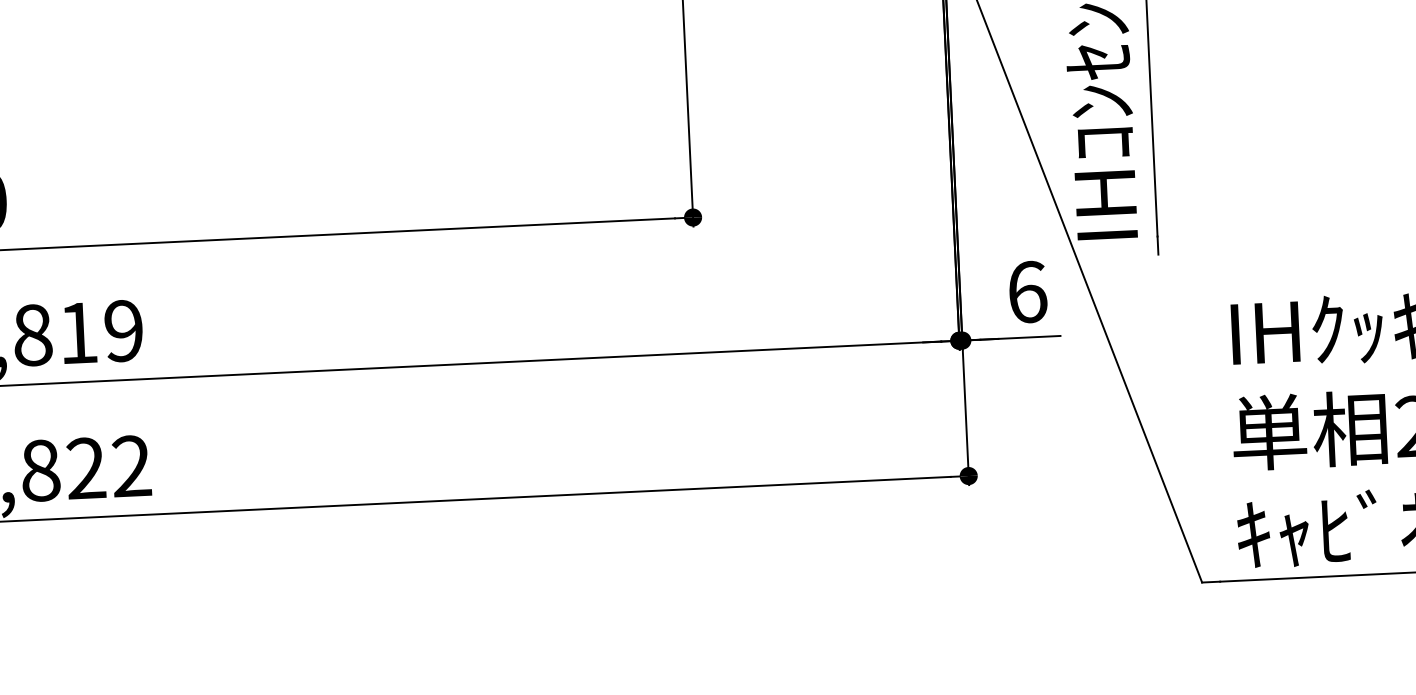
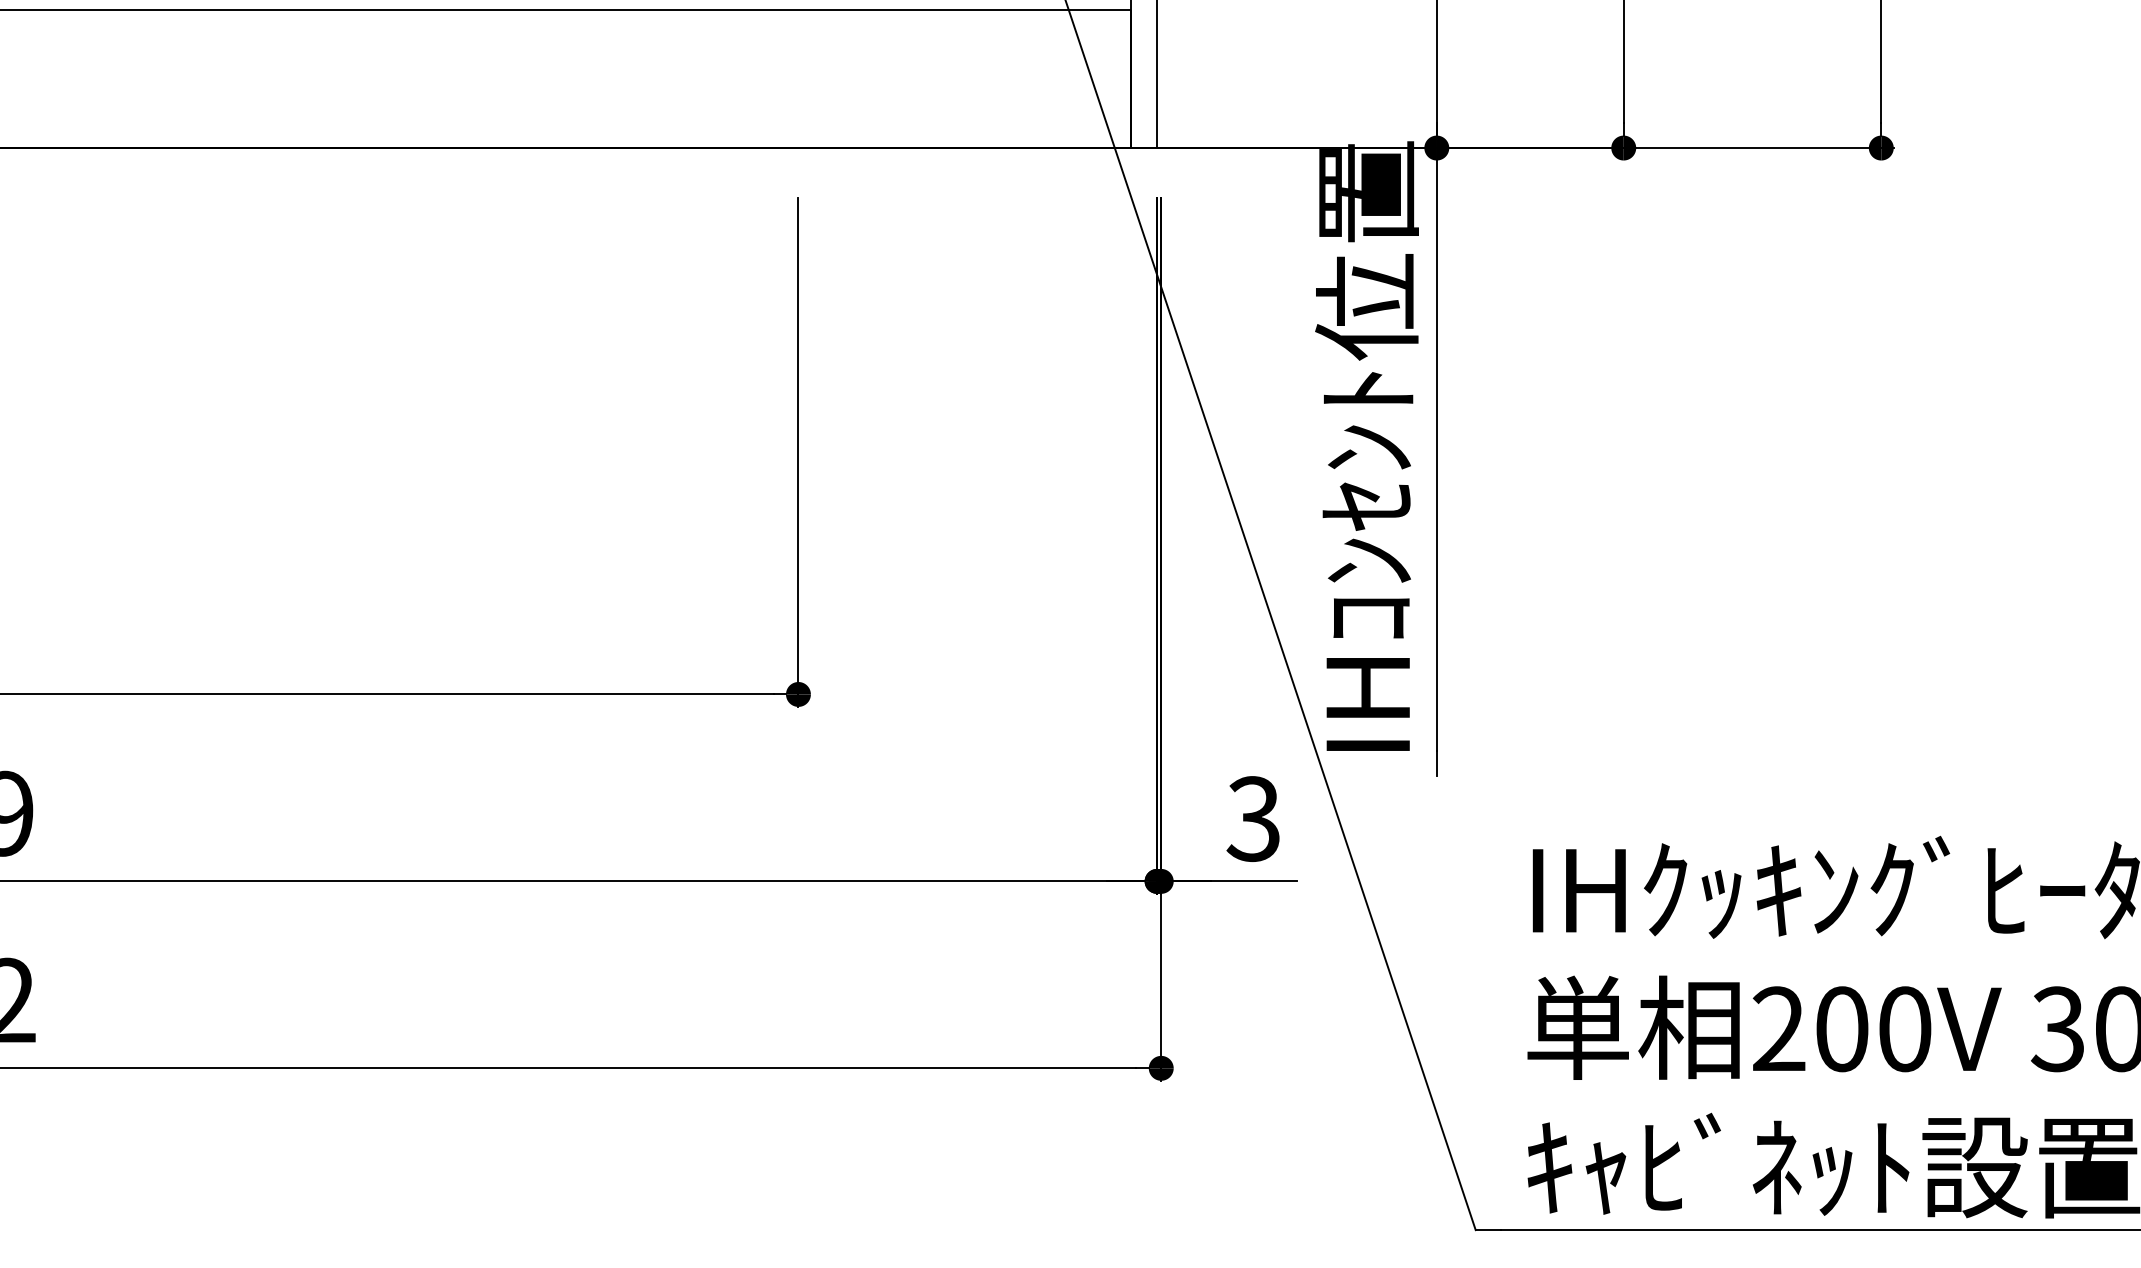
text: (1027, 292) -> (1253, 819), 6 -> 3

